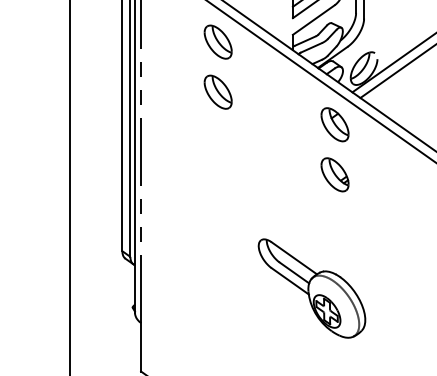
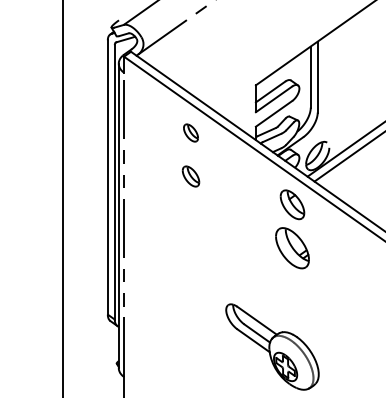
part: (217, 41) -> (190, 132), size x0.6
part: (217, 92) -> (190, 176), size x0.7
part: (335, 175) -> (292, 248), size x1.4

